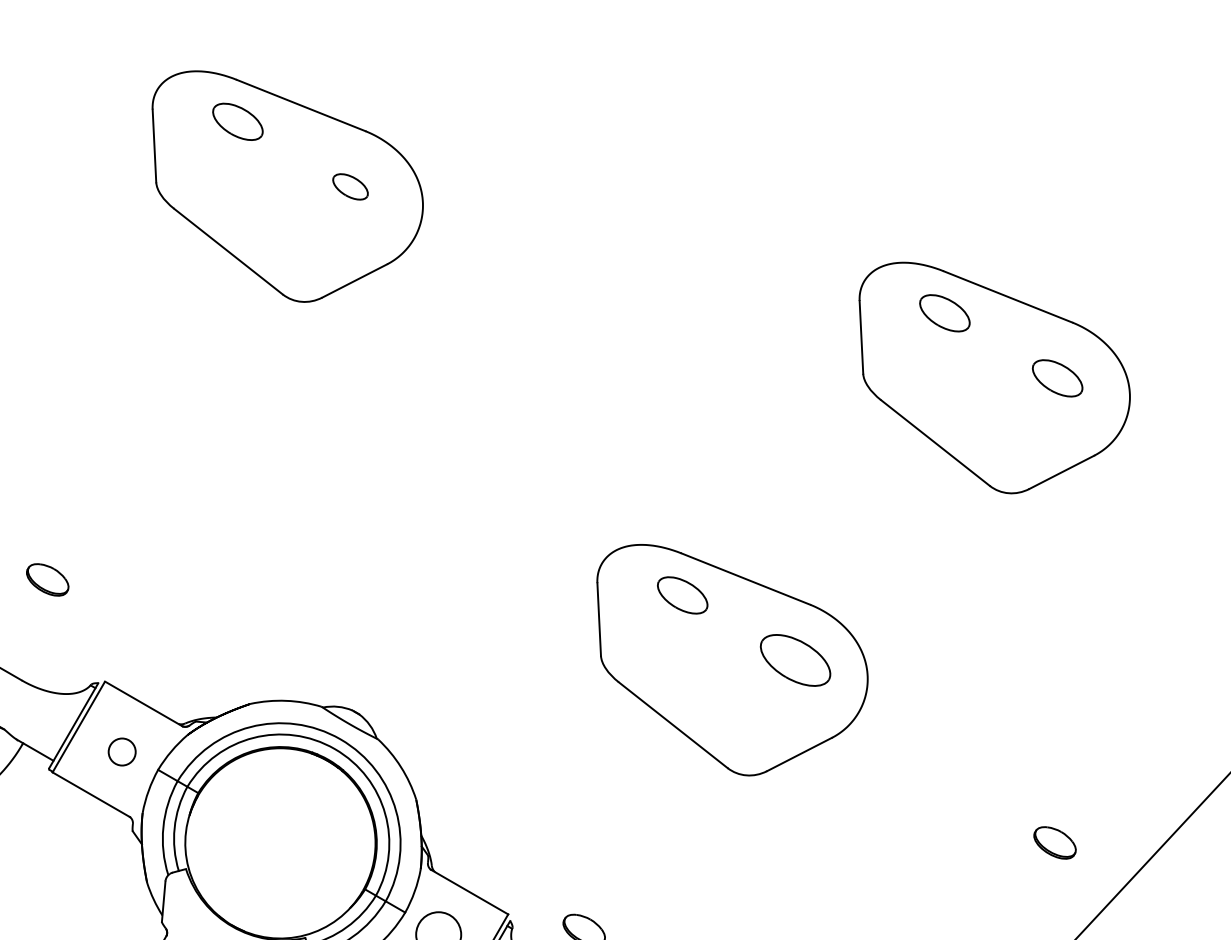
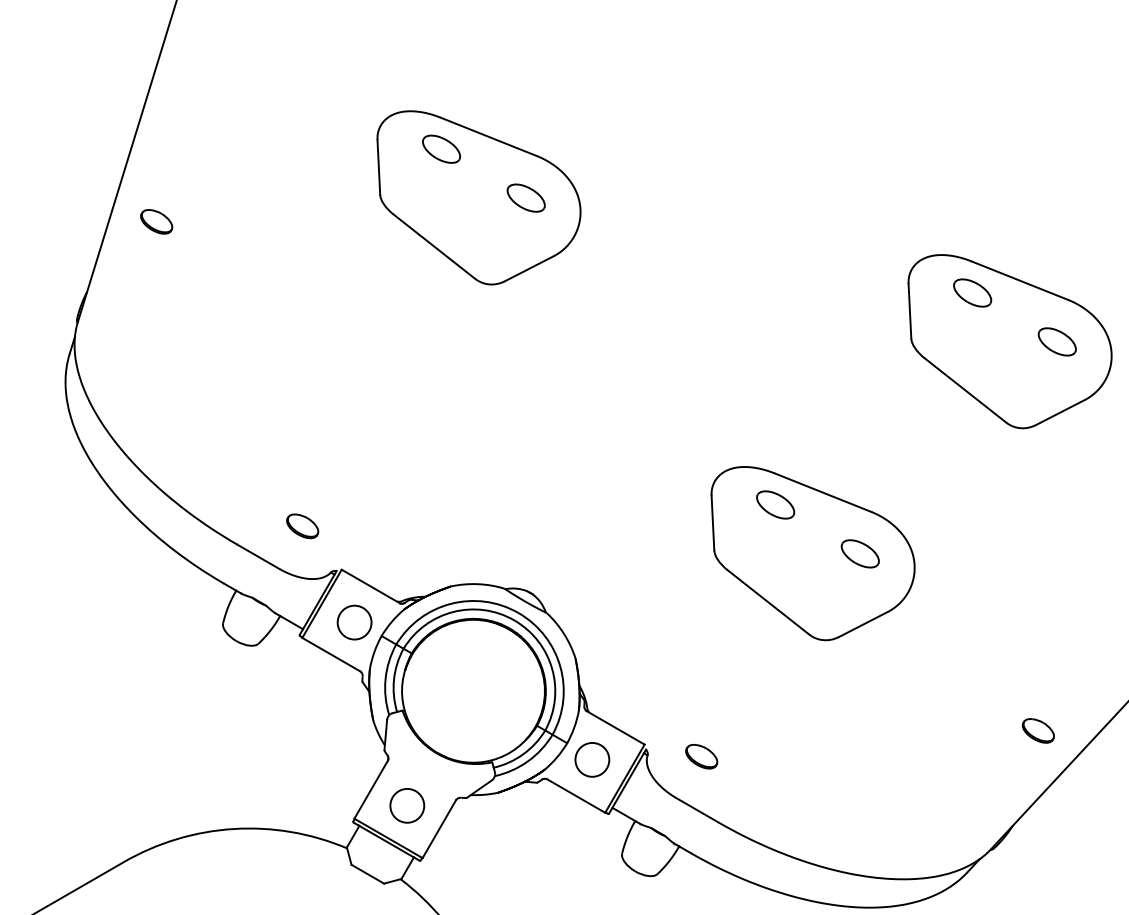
part: (349, 186) -> (525, 197), size x1.43
part: (47, 580) -> (302, 526), moved
part: (794, 660) -> (859, 553), size x0.71
circle: (122, 751) -> (354, 622), size x1.67
part: (1053, 842) -> (1037, 730), moved

